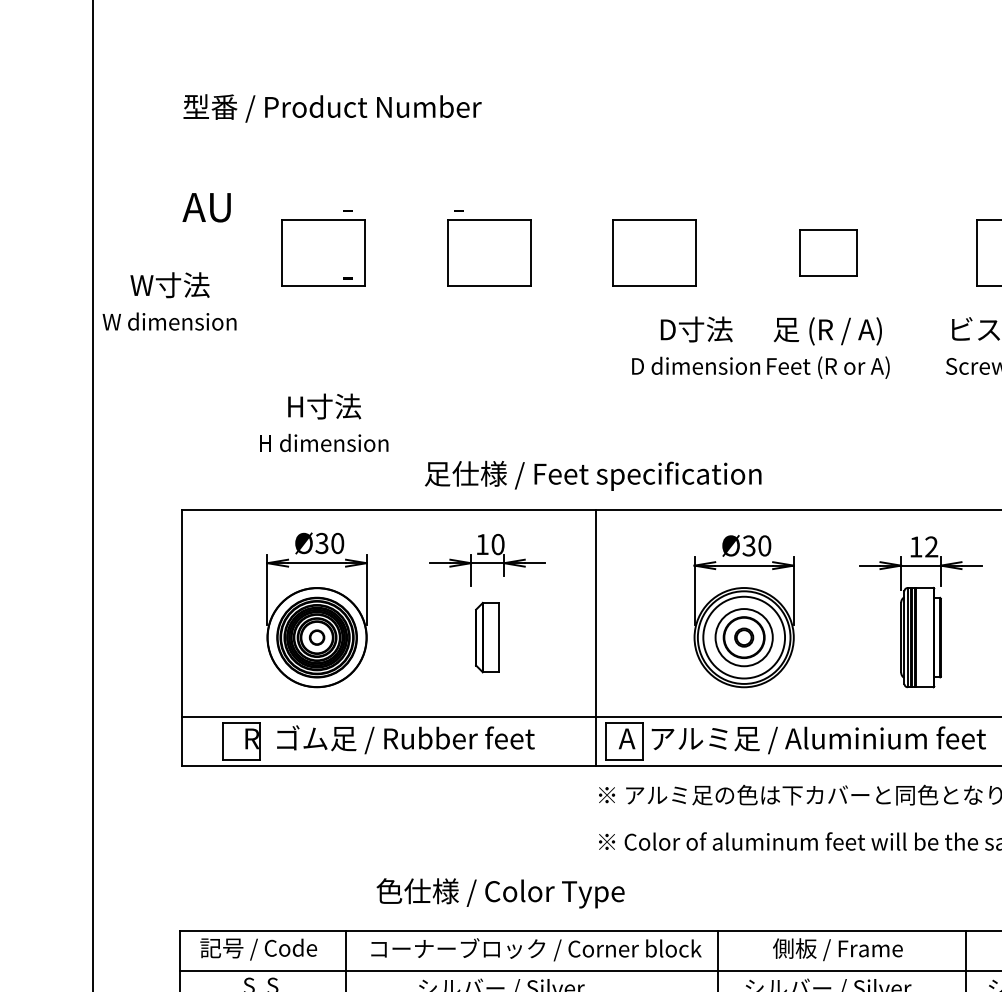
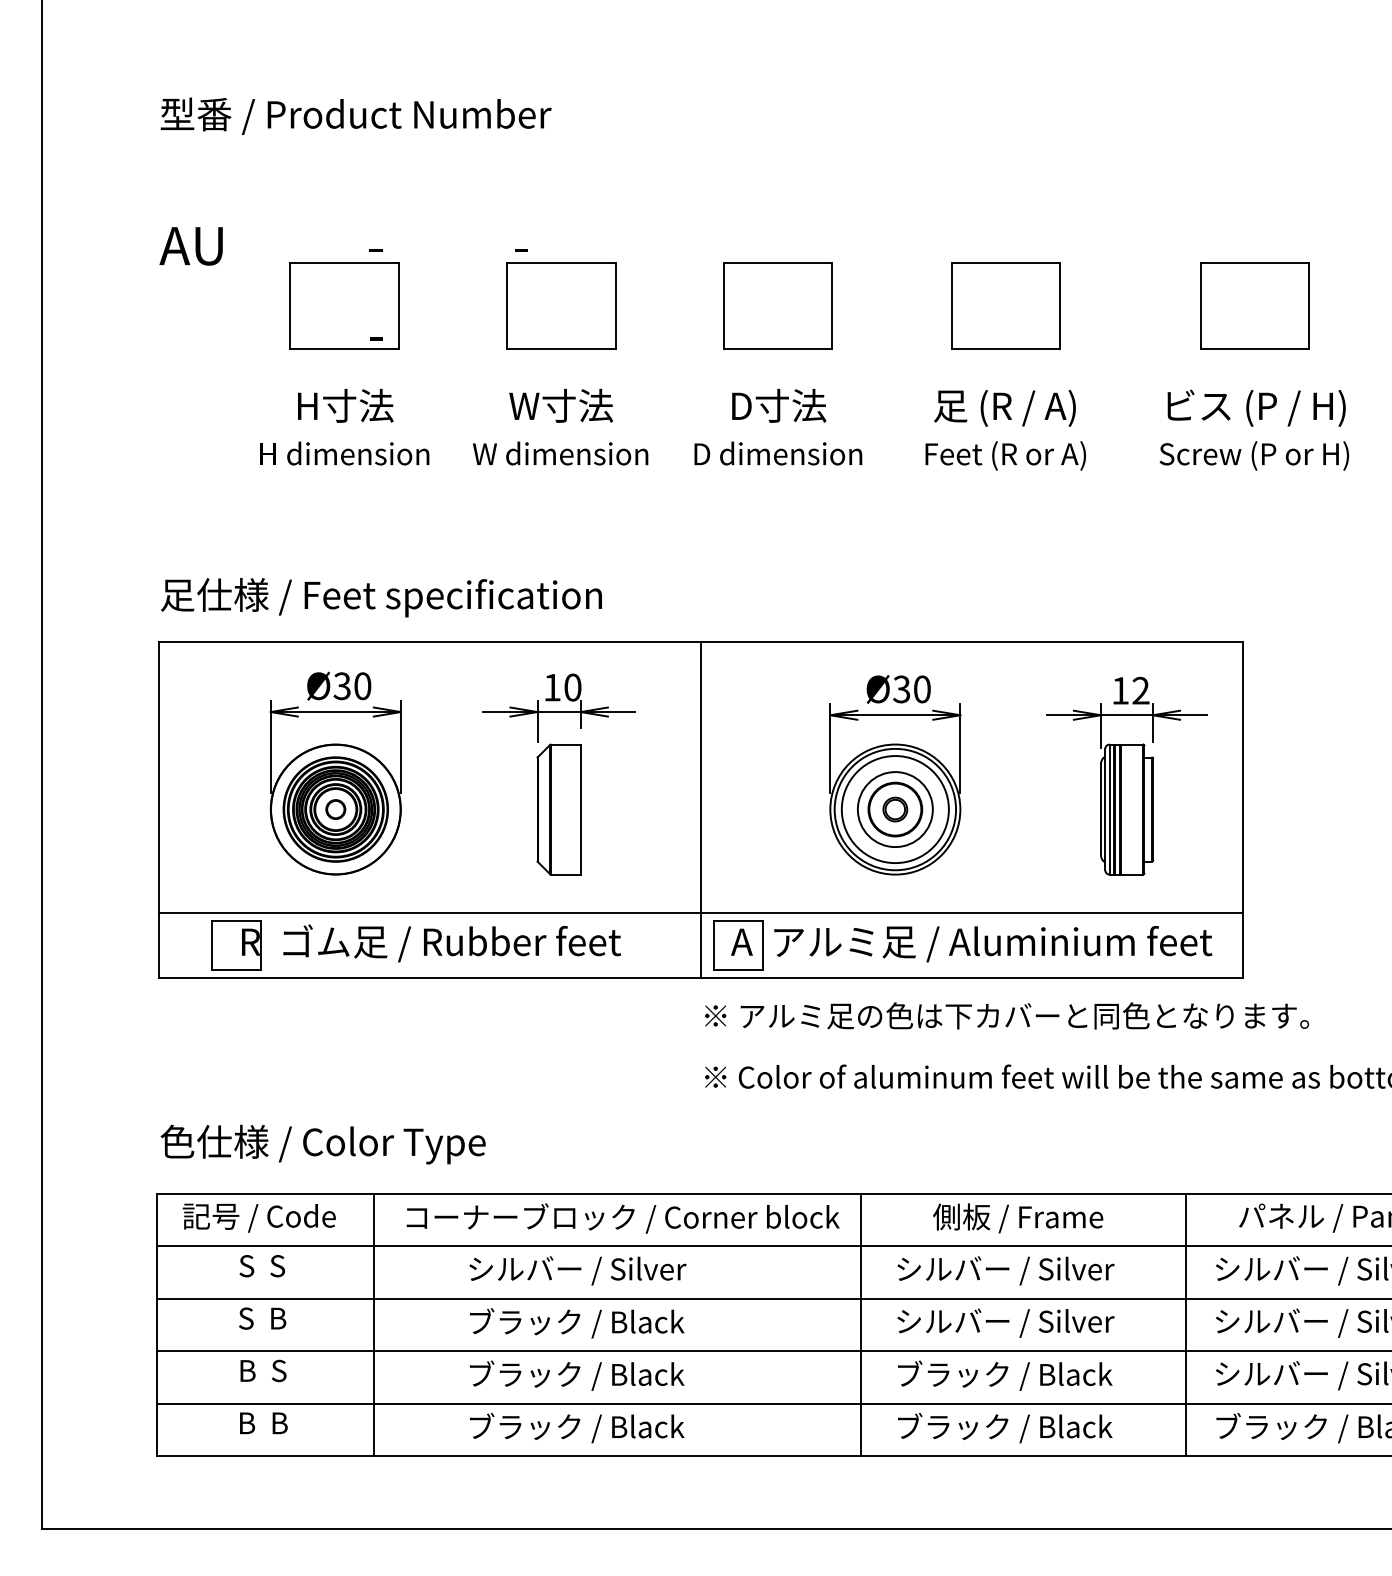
part: (828, 252) -> (1005, 305), size x1.43
text: (169, 300) -> (560, 426), moved
text: (696, 345) -> (778, 426), moved
text: (323, 422) -> (344, 426), moved
text: (593, 475) -> (381, 597), moved
part: (487, 637) -> (558, 809), size x1.43
text: (500, 893) -> (322, 1144), moved

